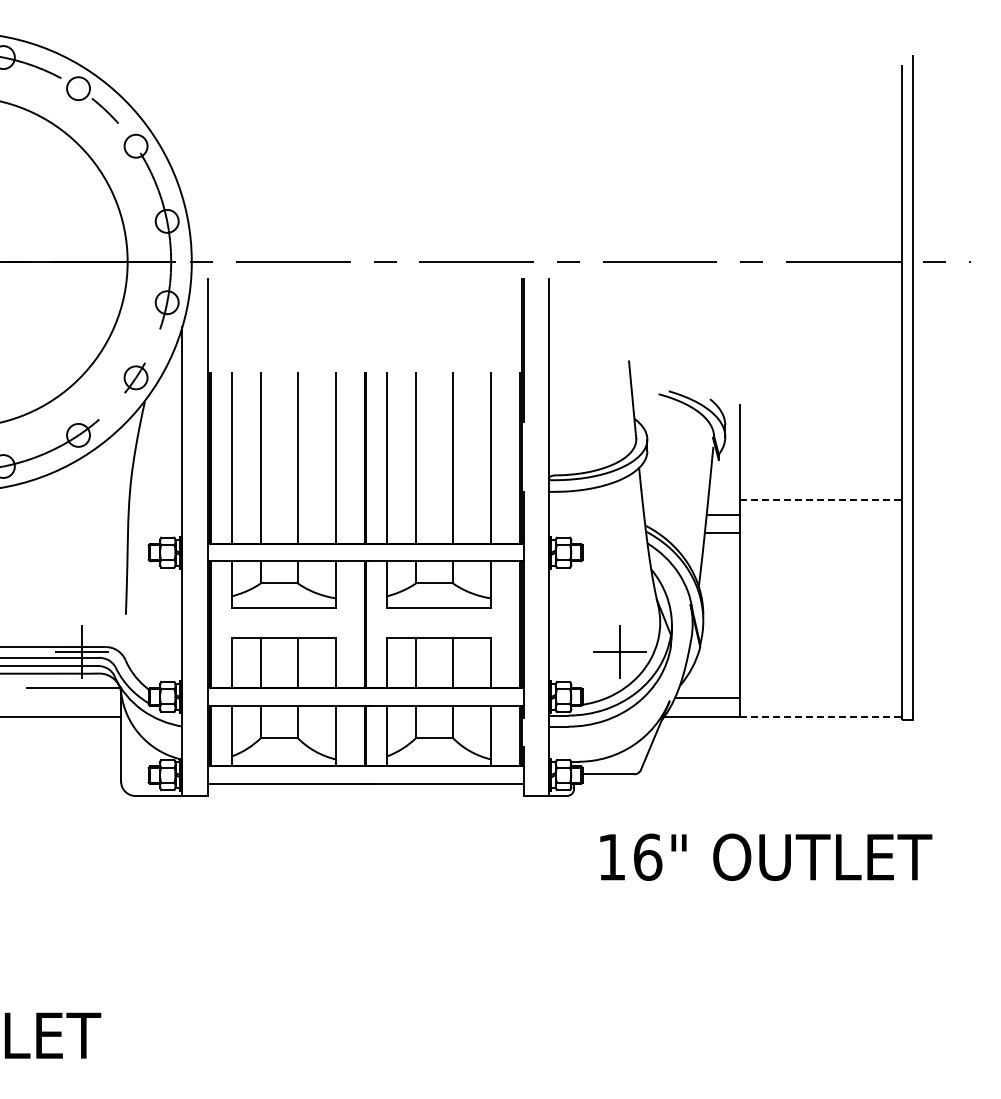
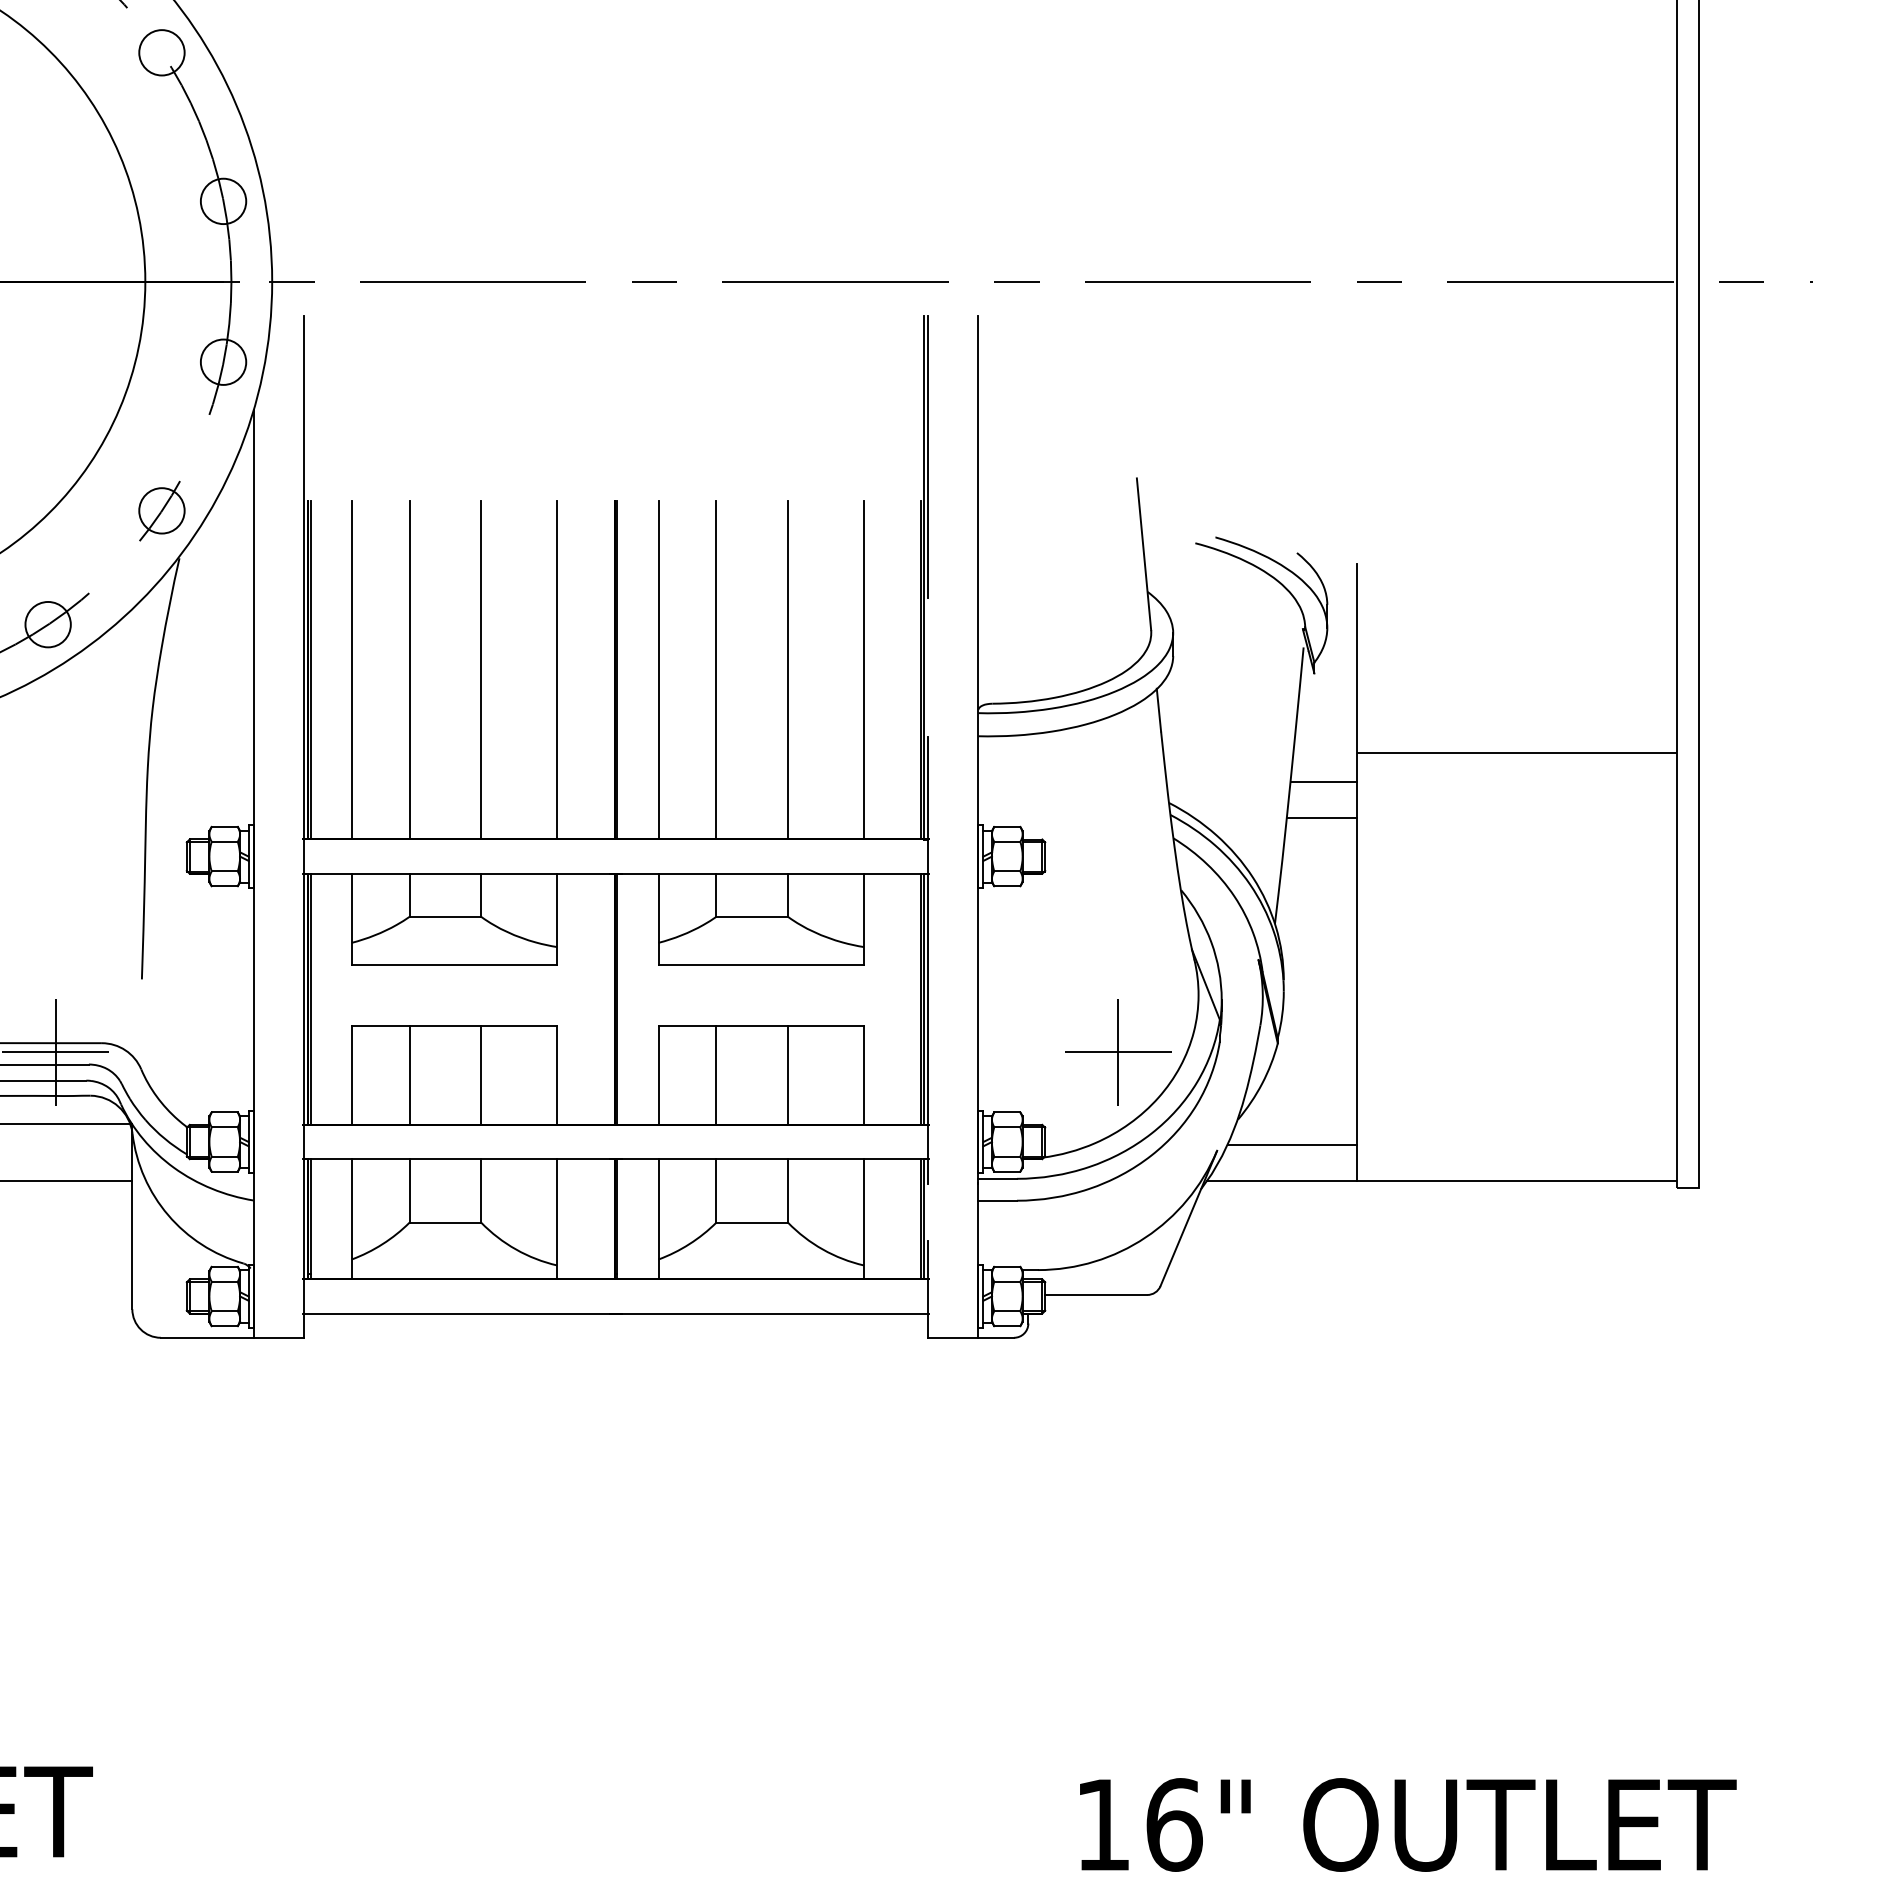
line: (821, 500) -> (1517, 753), dashed -> solid
line: (821, 716) -> (1517, 1180), dashed -> solid
text: (766, 856) -> (1408, 1823), moved

